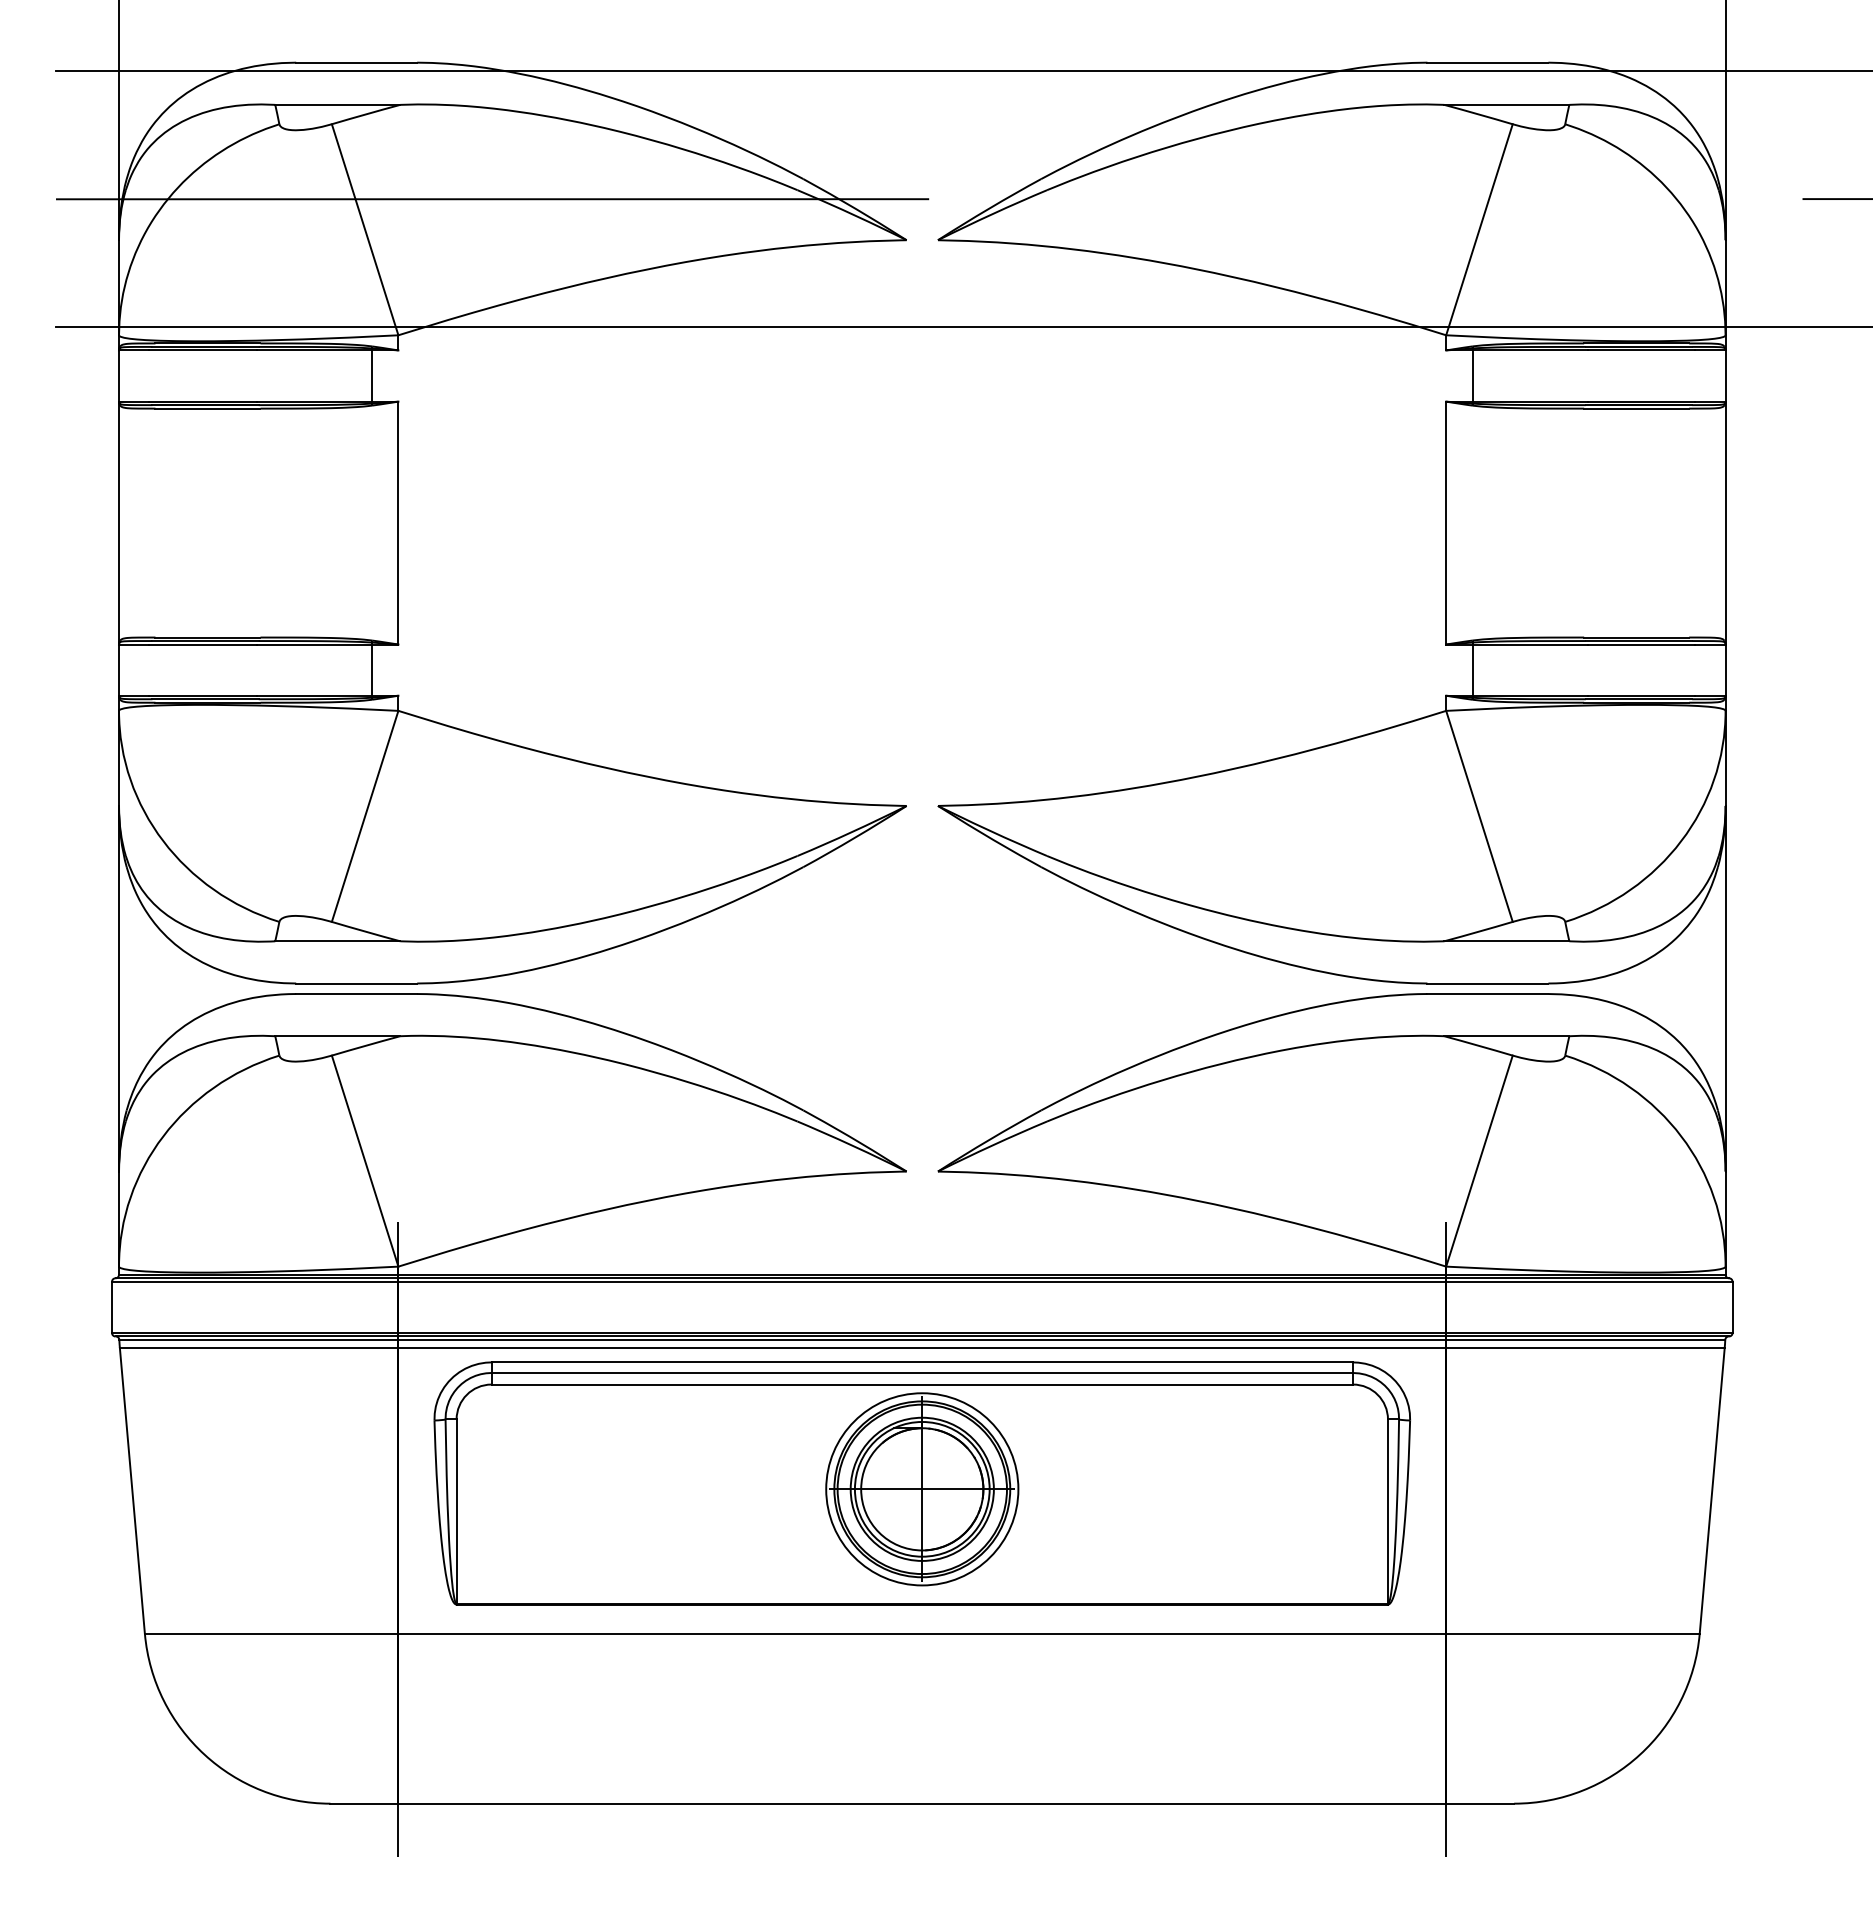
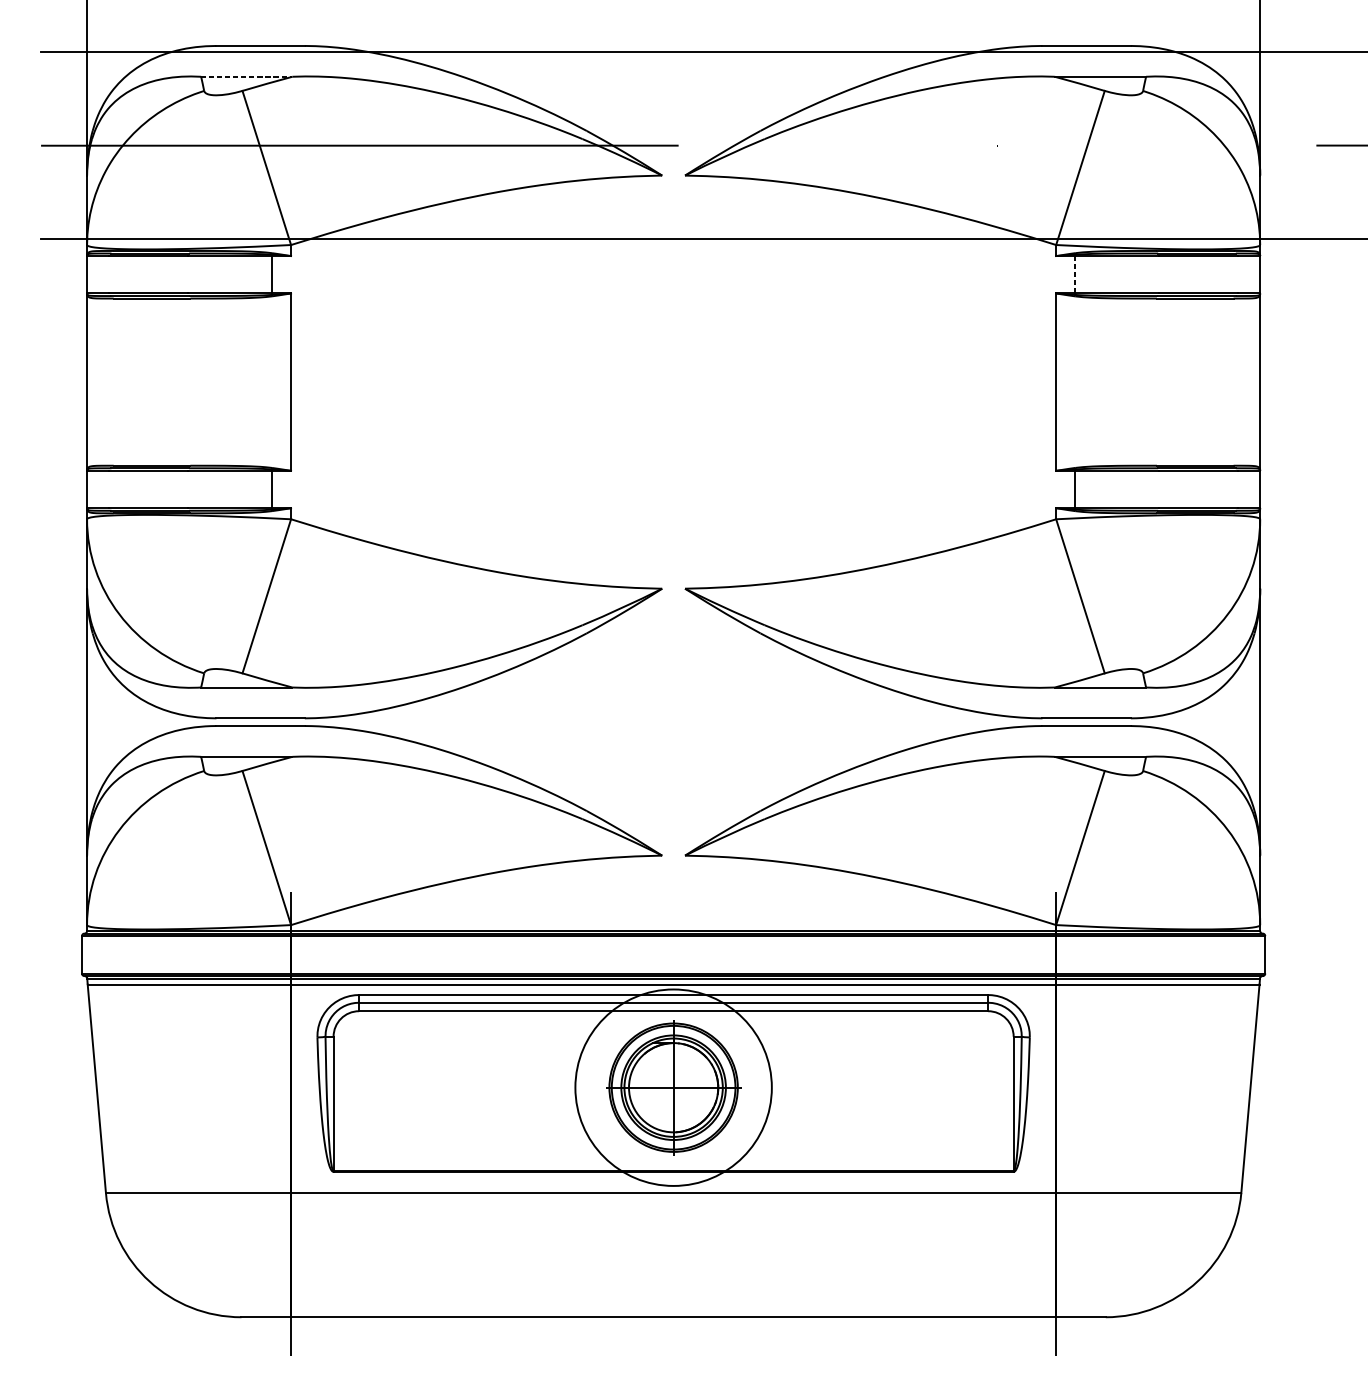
line: (337, 104) -> (246, 76), solid -> dashed
line: (1472, 376) -> (1075, 275), solid -> dashed
circle: (922, 1489) -> (673, 1087), size x1.4

